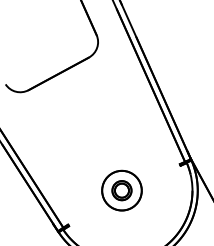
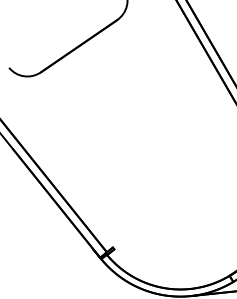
part: (121, 190) -> (179, 194), removed

